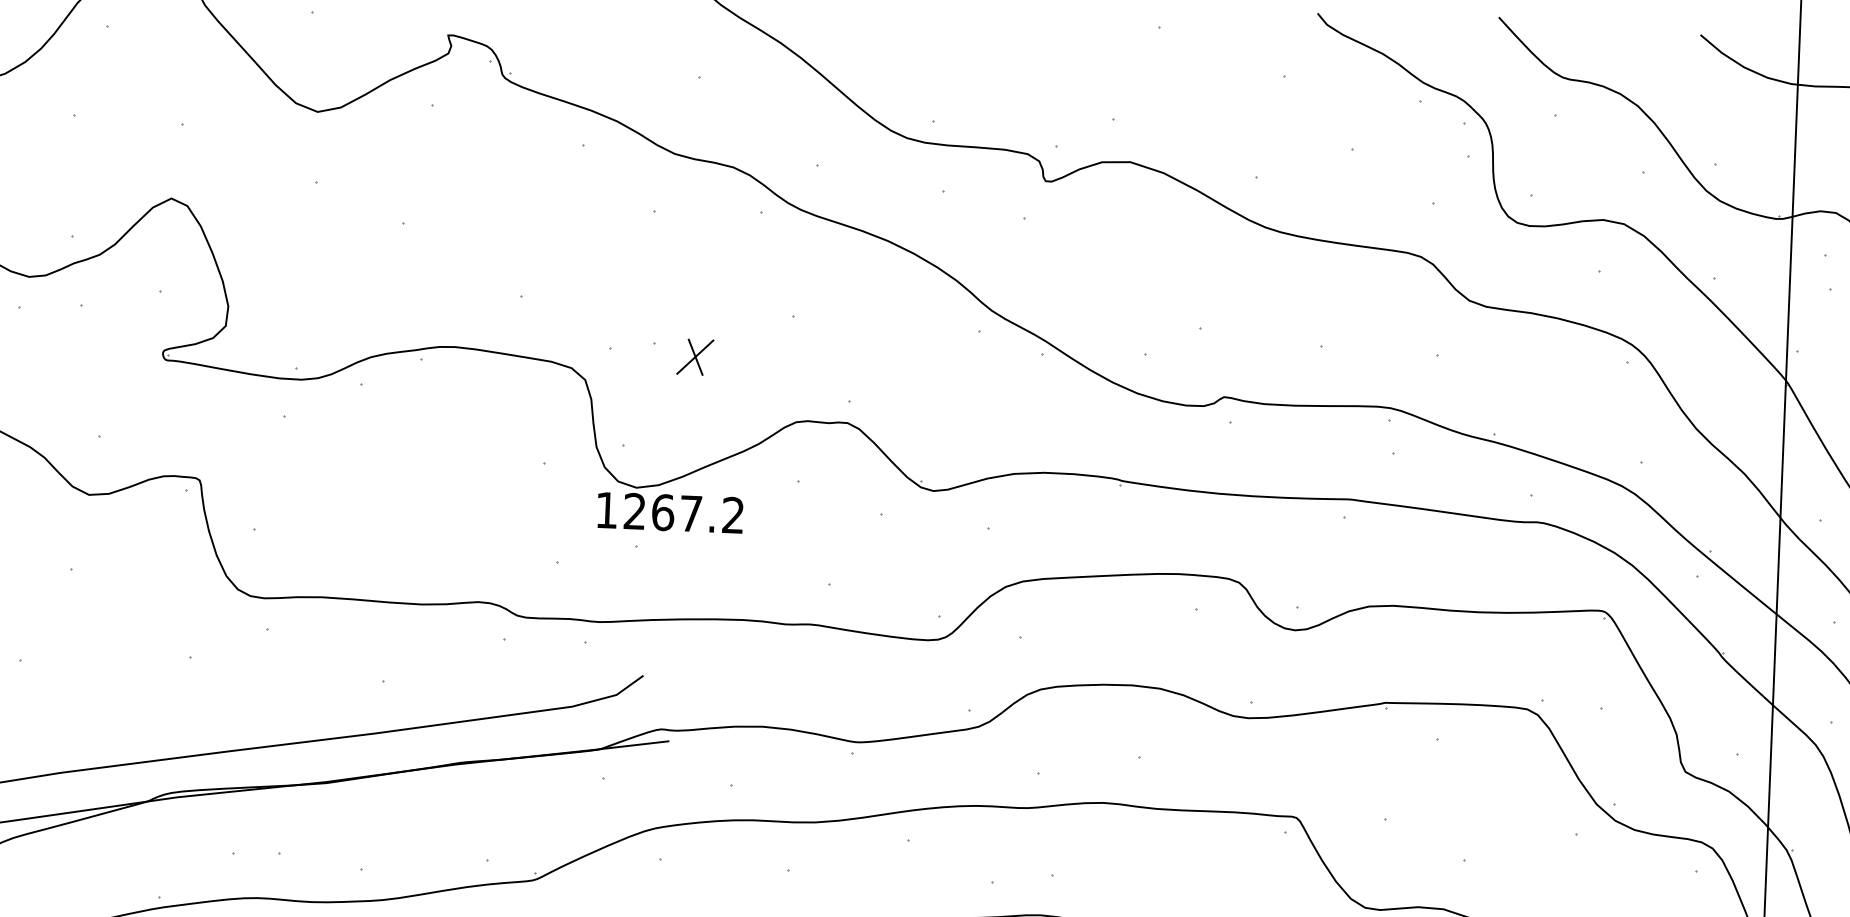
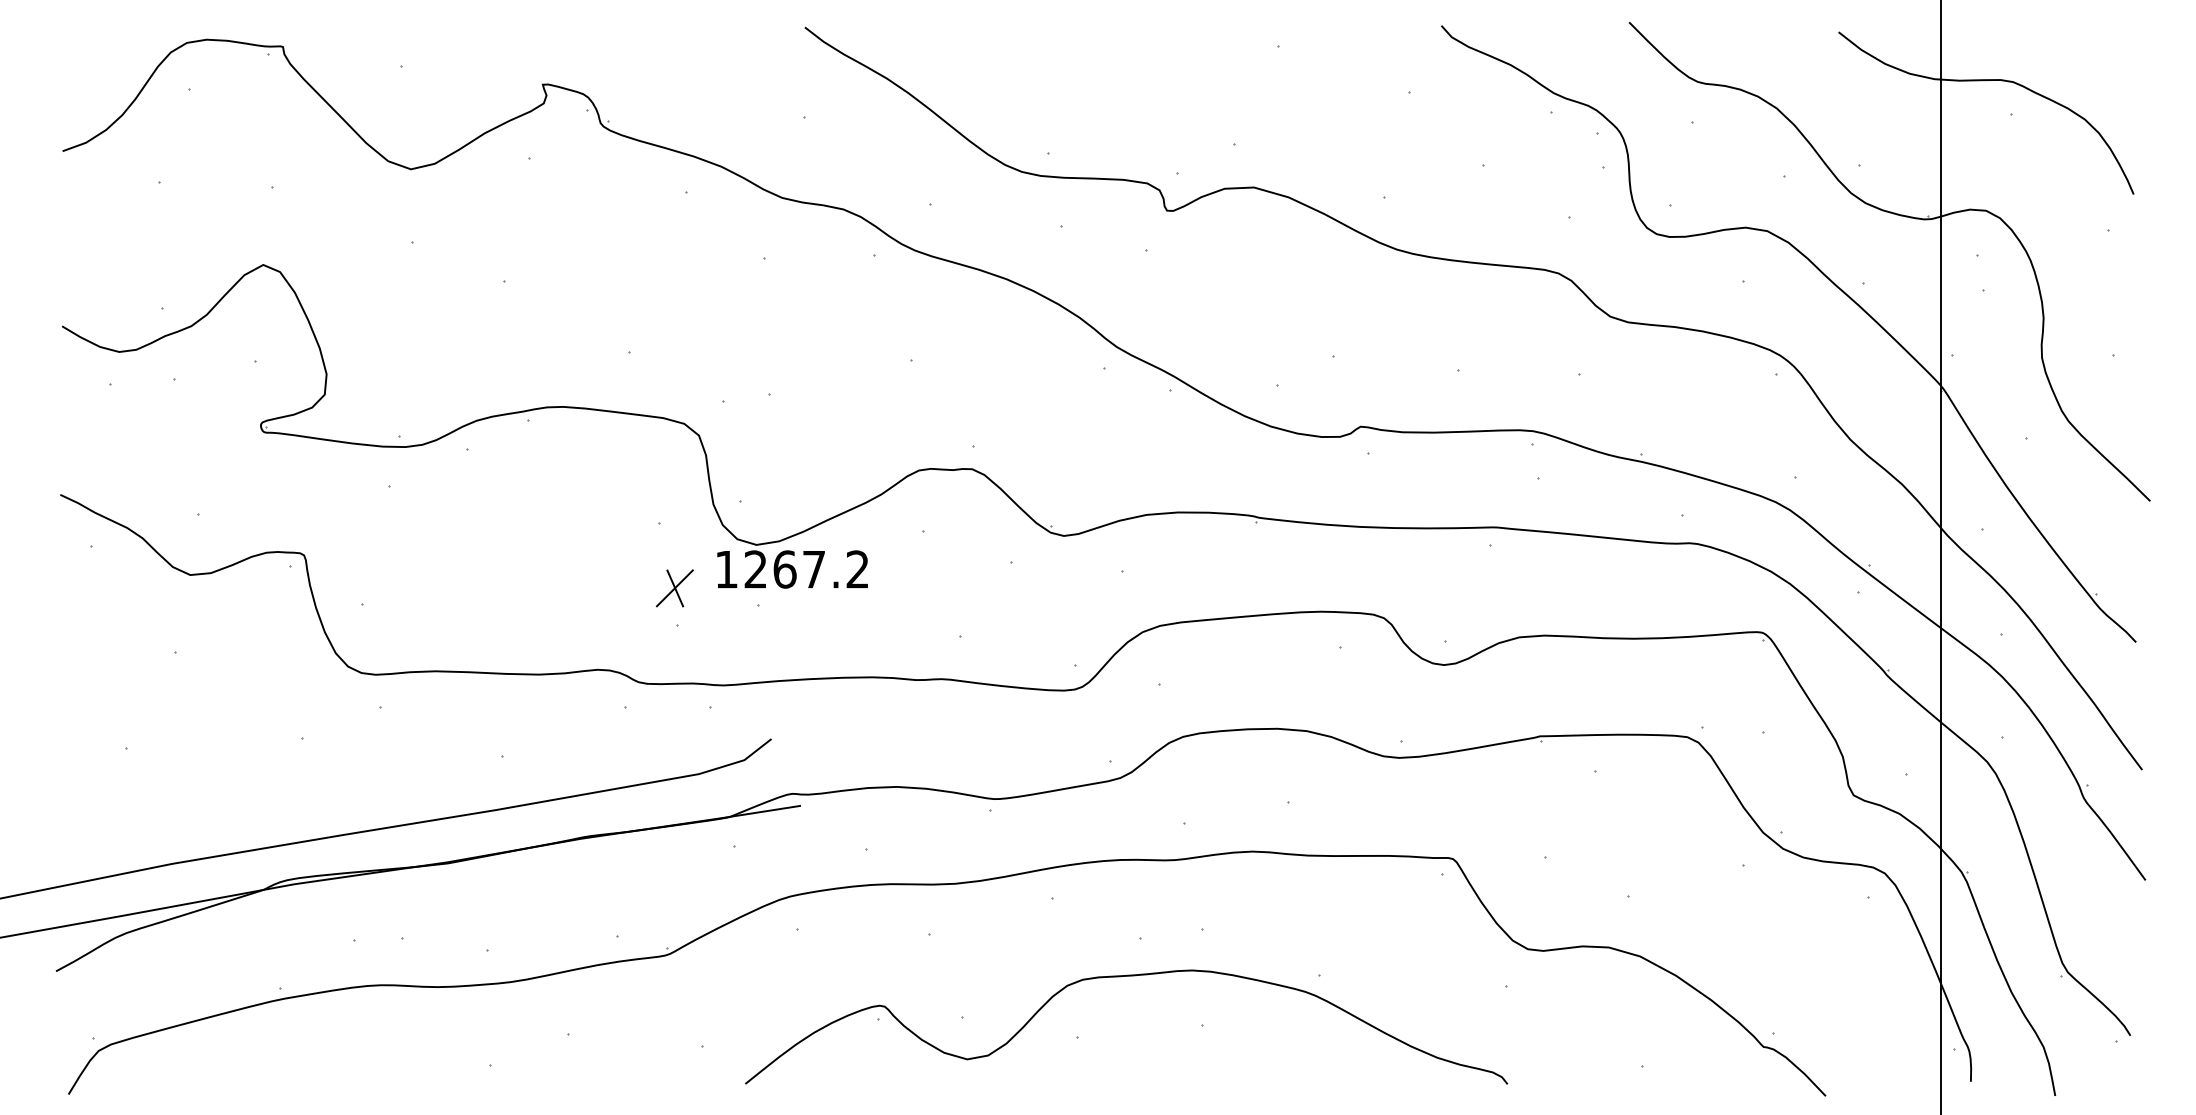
part: (694, 357) -> (674, 588), moved

